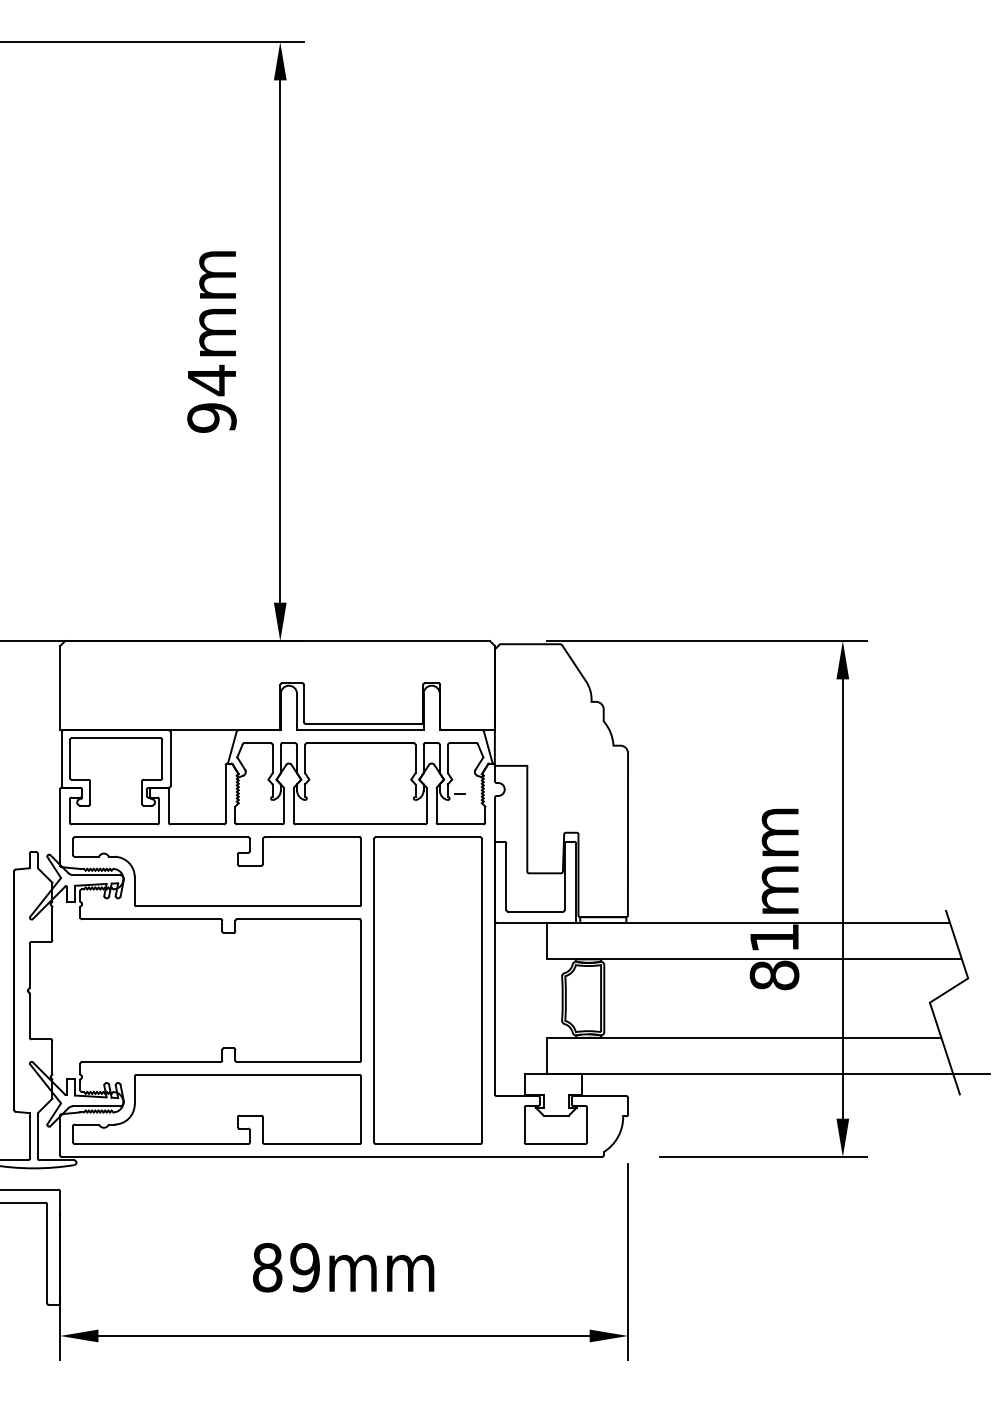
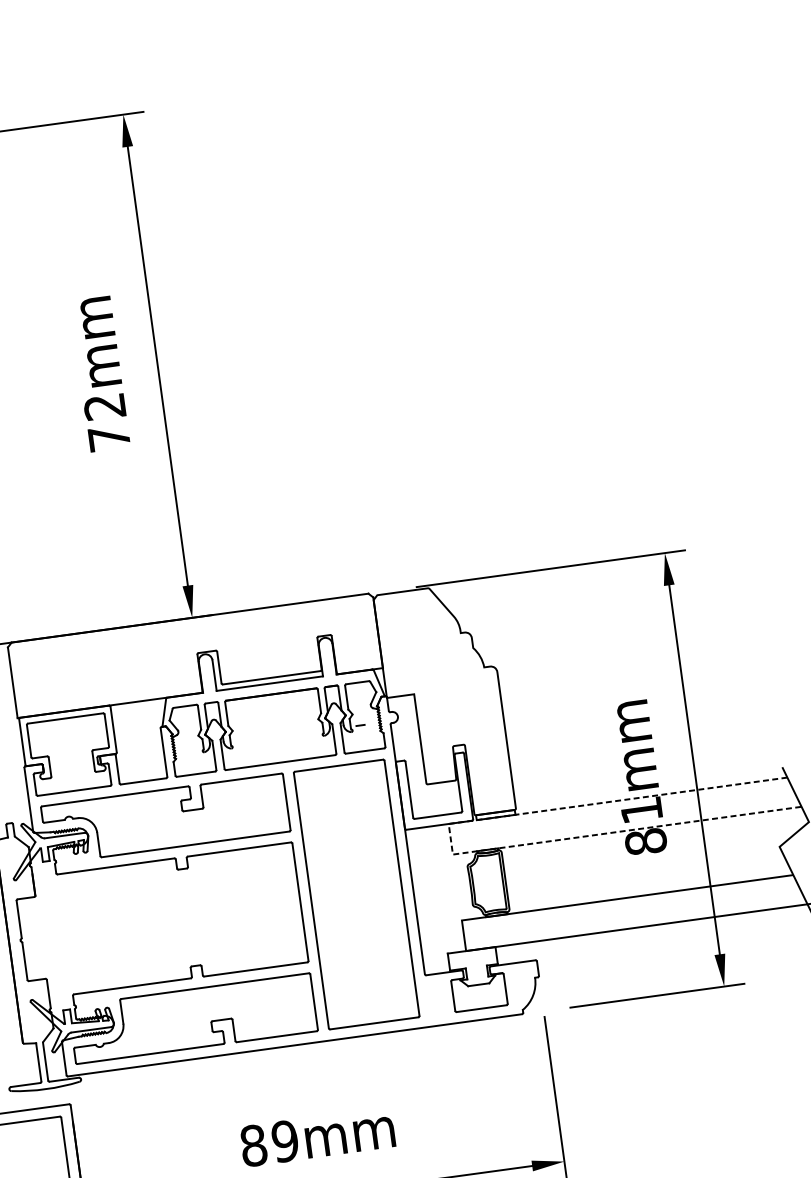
text: (211, 398) -> (106, 422), 94mm -> 72mm
line: (546, 946) -> (451, 843), solid -> dashed

